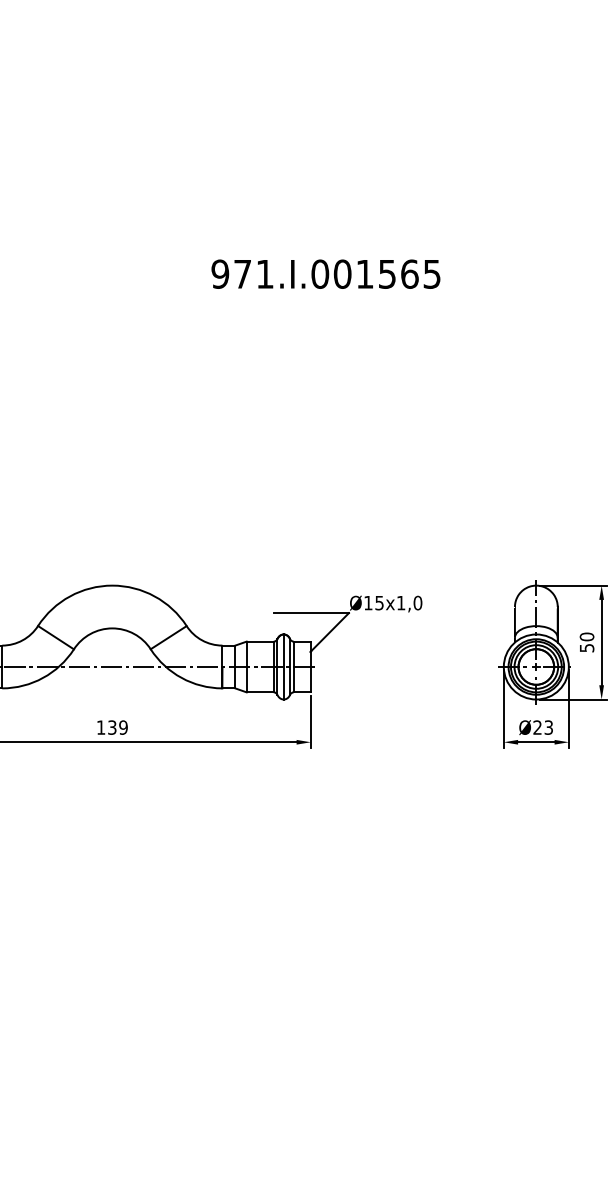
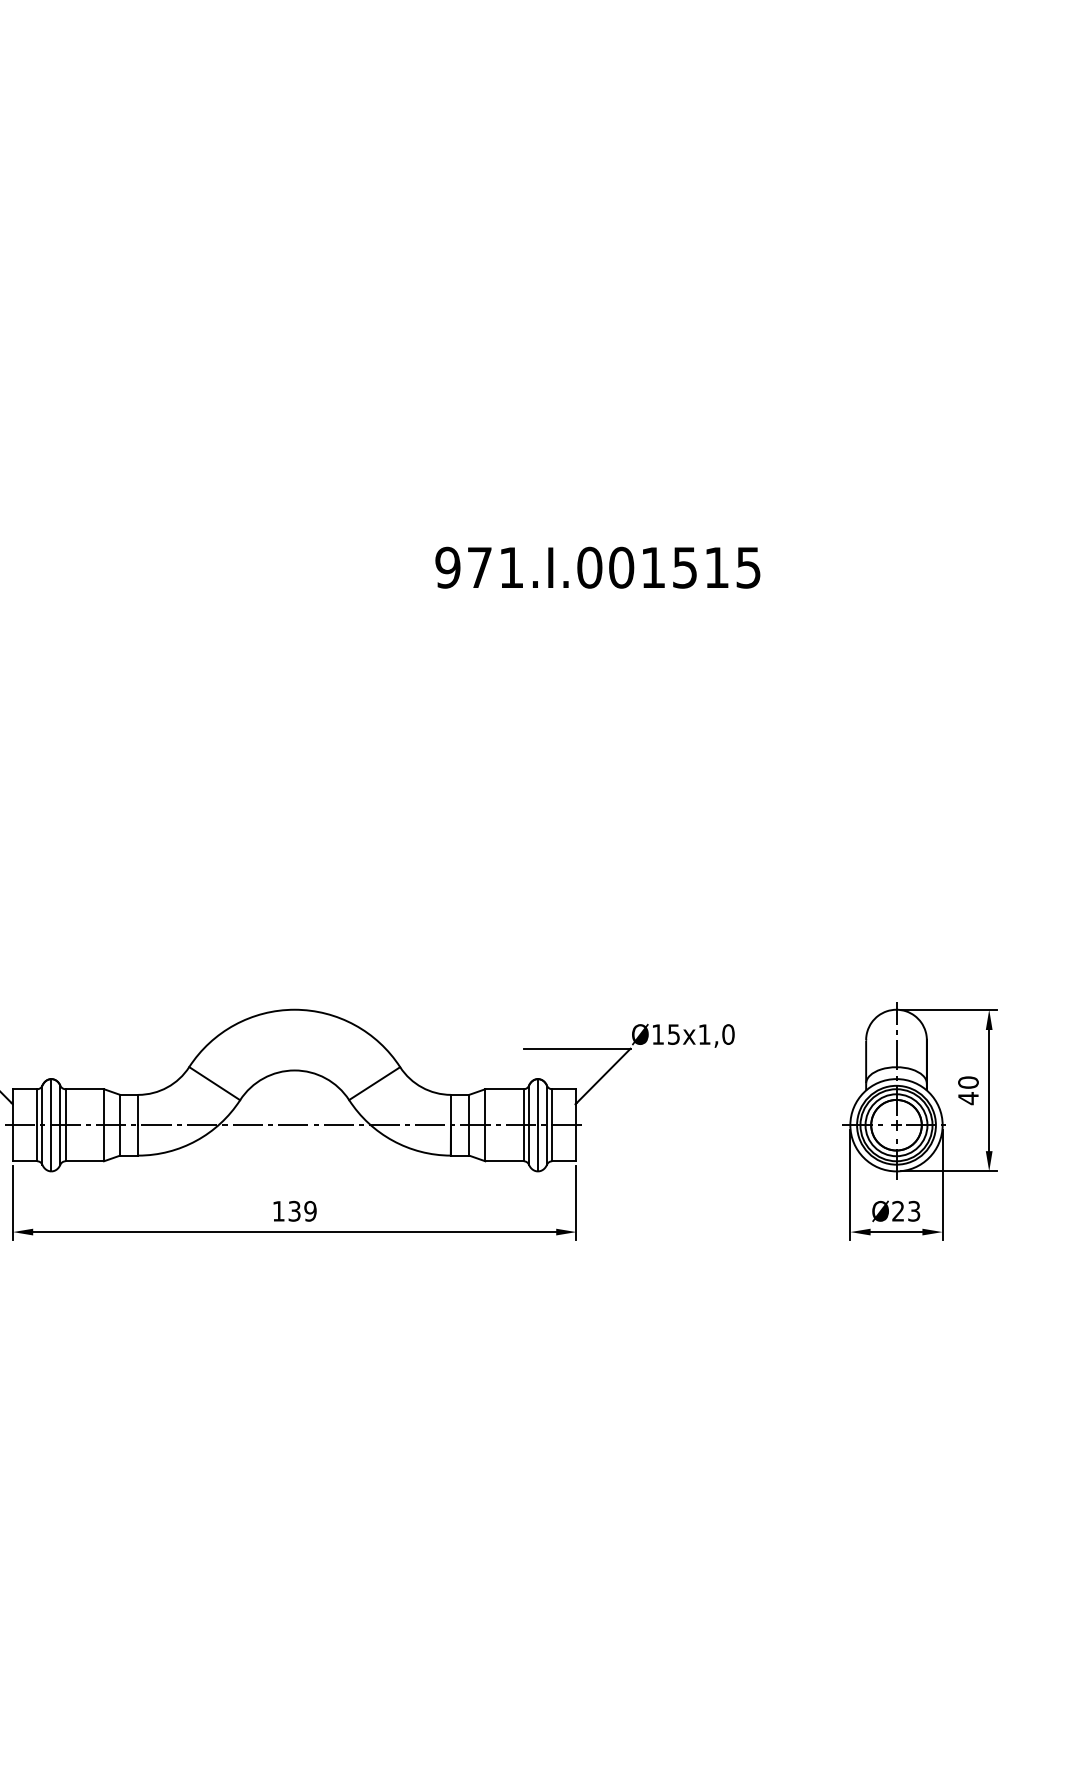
text: (409, 274) -> (716, 567), 971.I.001565 -> 971.I.001515
text: (587, 648) -> (968, 1098), 50 -> 40

